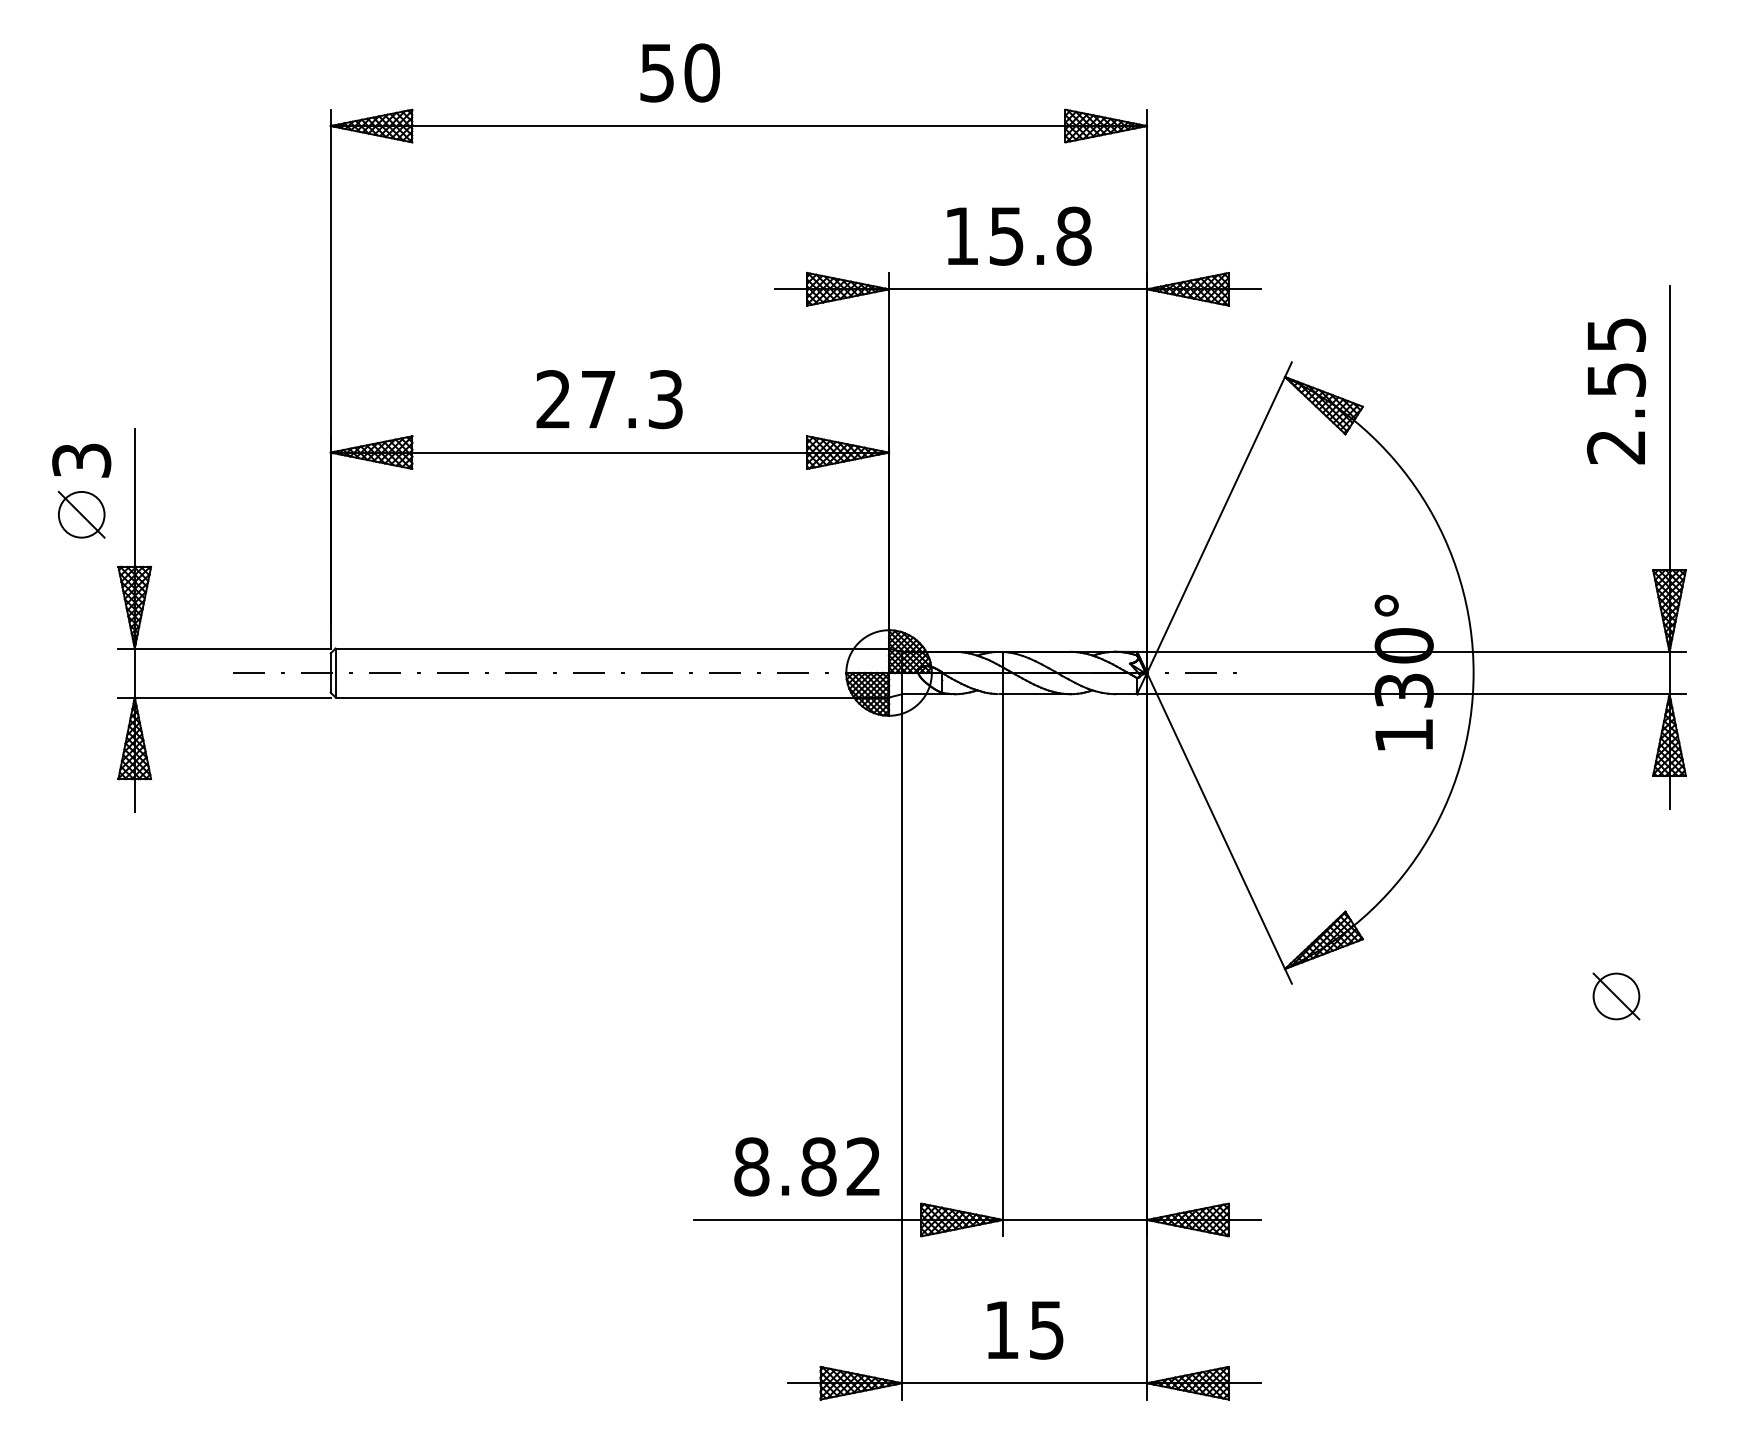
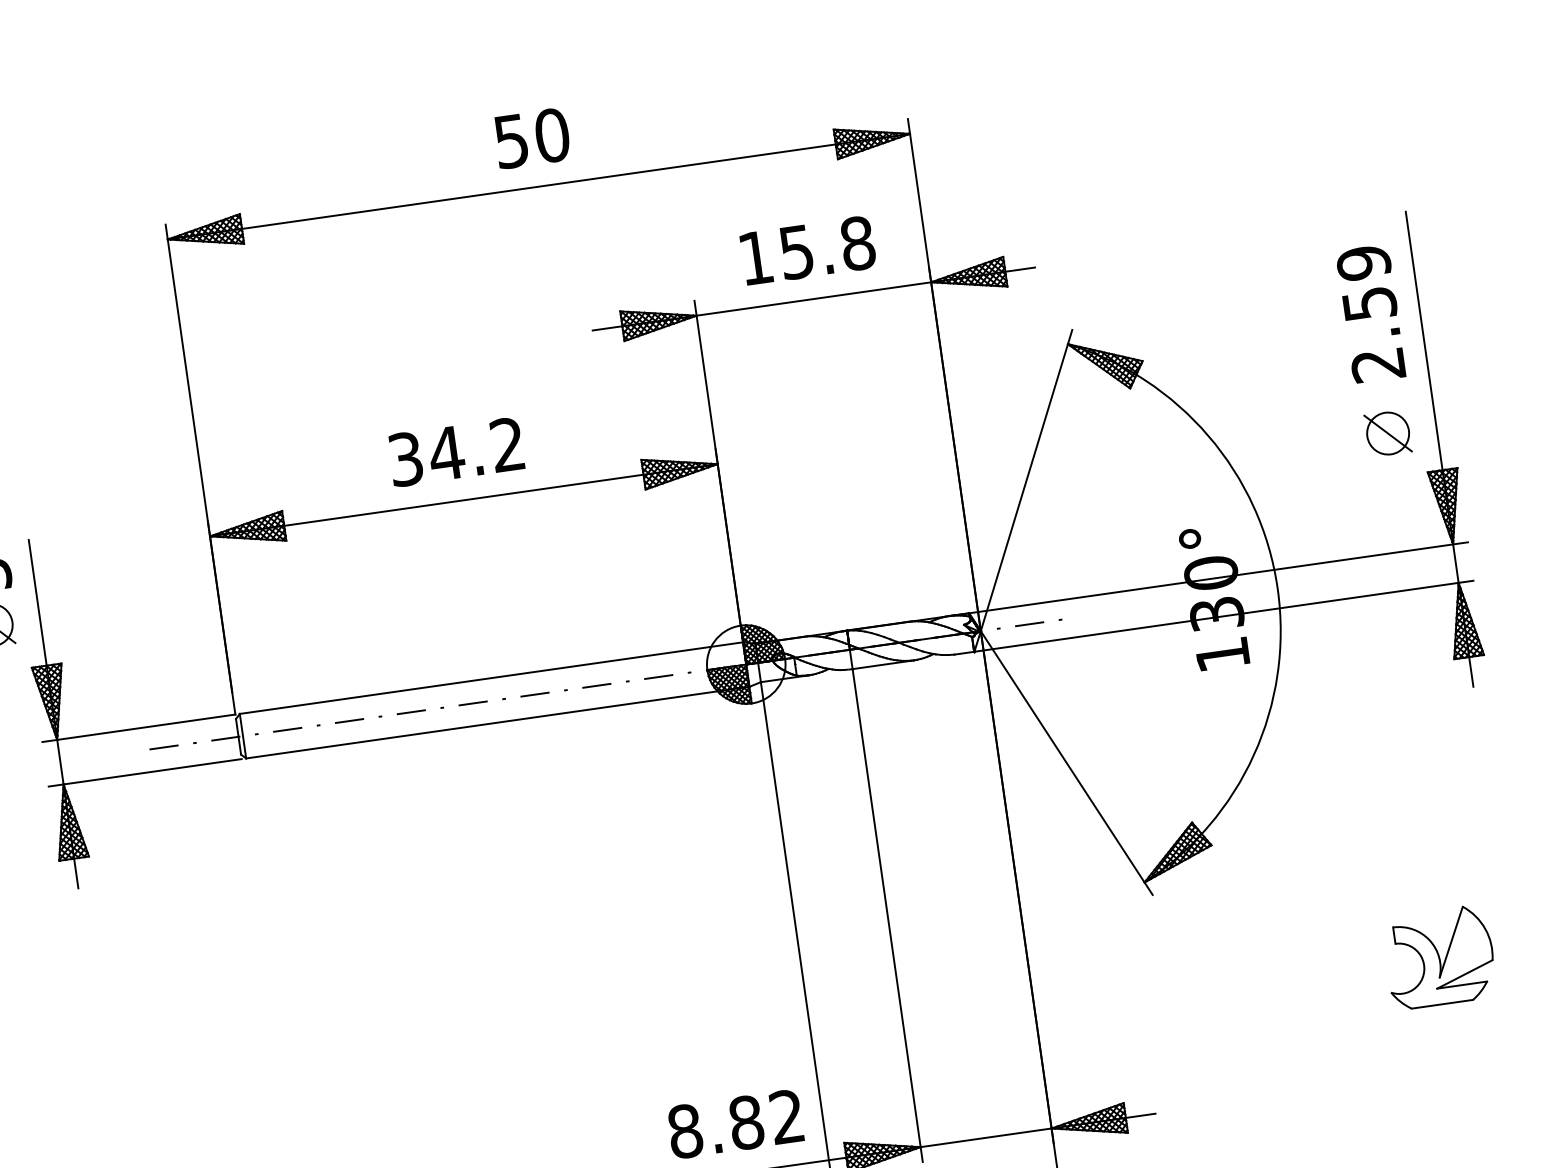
text: (679, 72) -> (531, 138), moved
text: (1615, 334) -> (1362, 262), 2.55 -> 2.59
text: (609, 399) -> (456, 452), 27.3 -> 34.2
part: (1616, 996) -> (1388, 433), moved
part: (1591, 1094) -> (1439, 956), added

